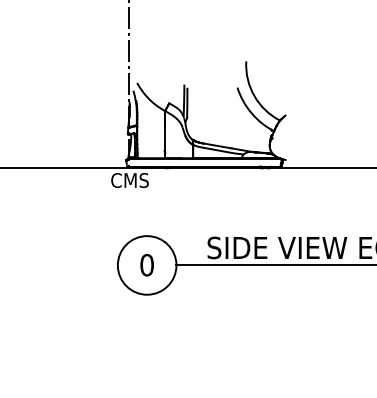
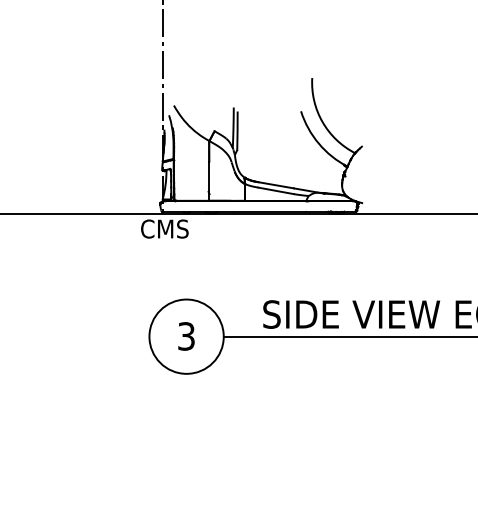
text: (147, 265) -> (186, 336), 0 -> 3

